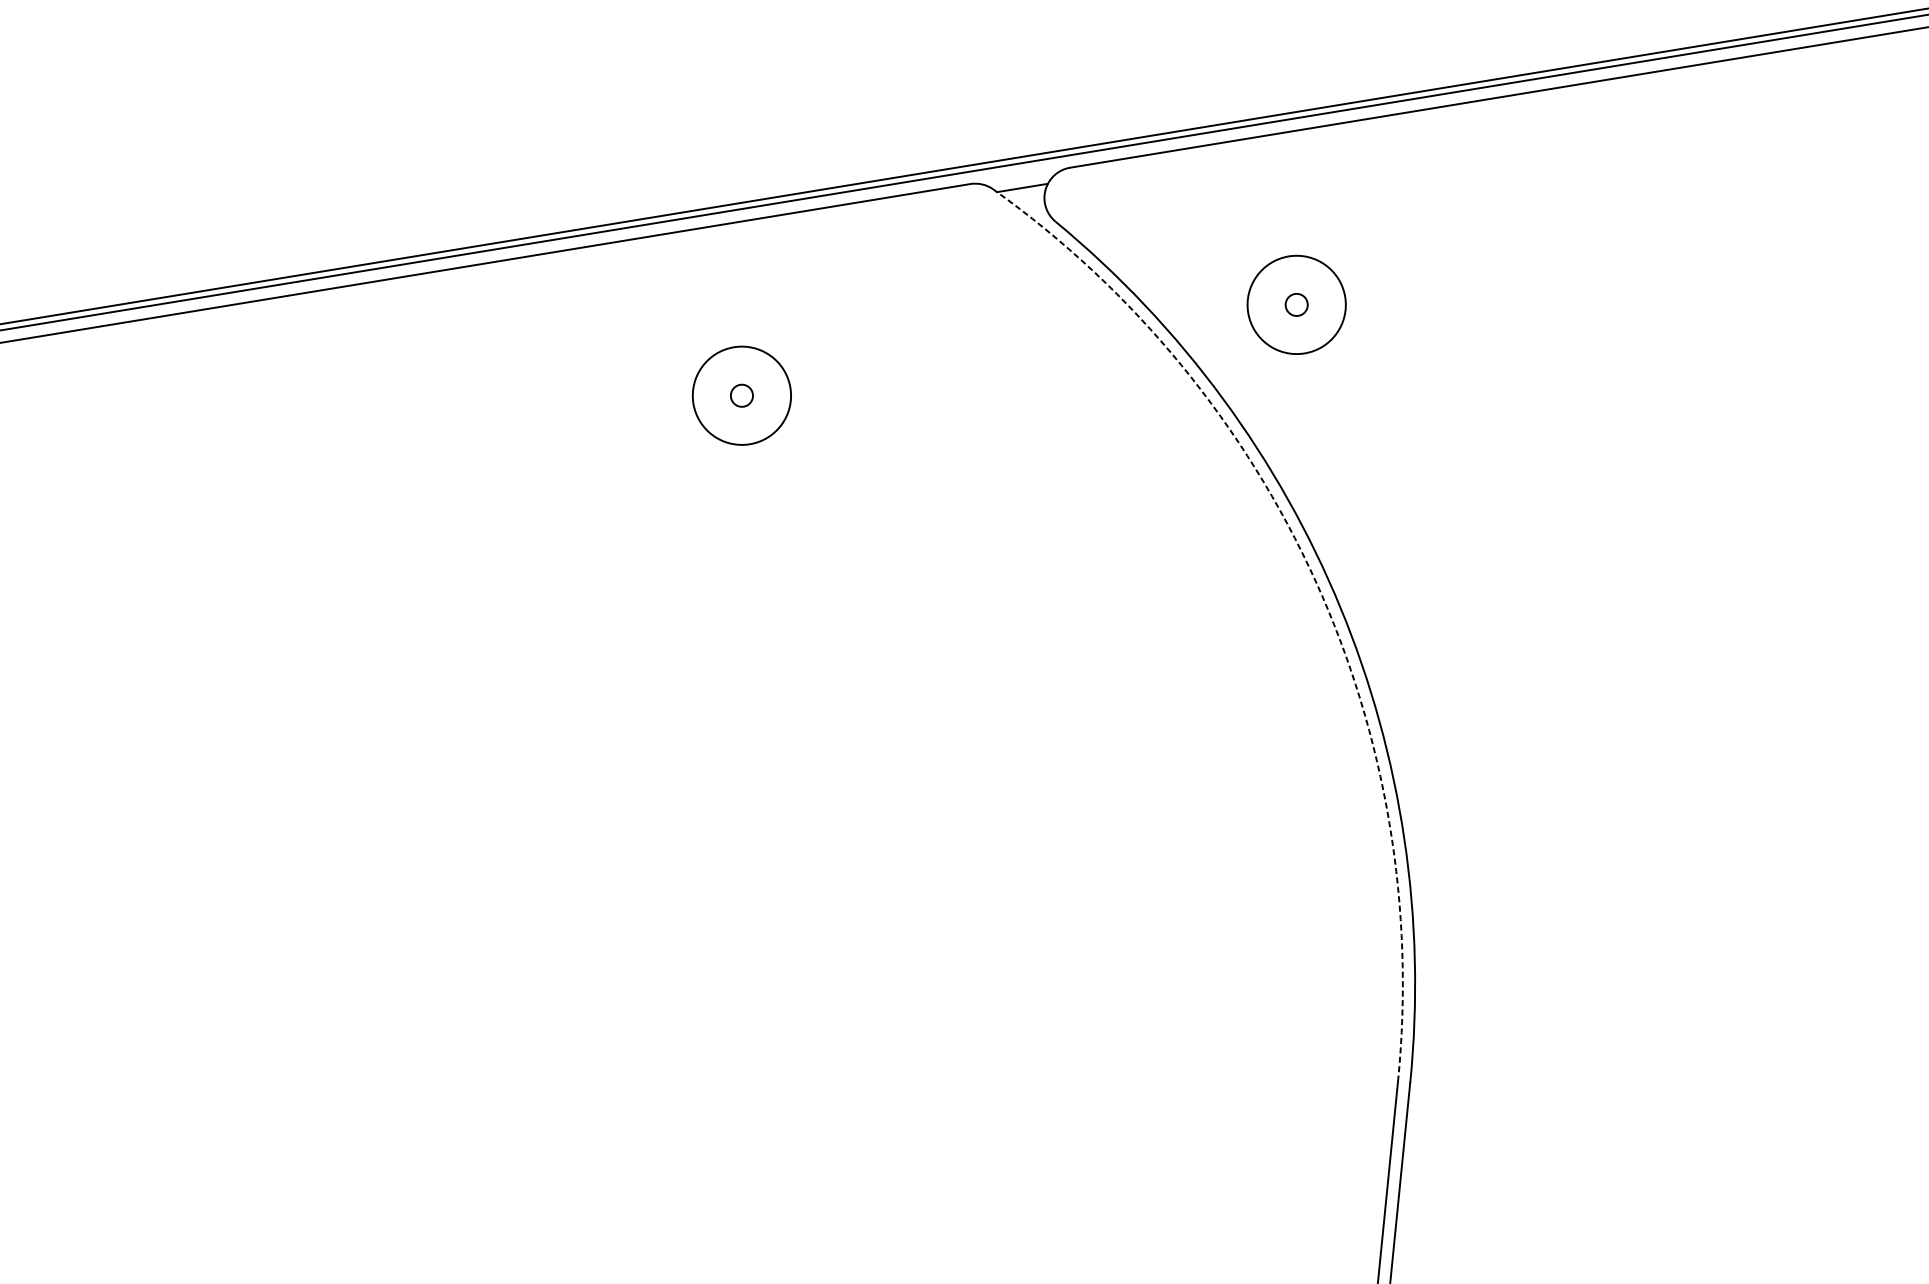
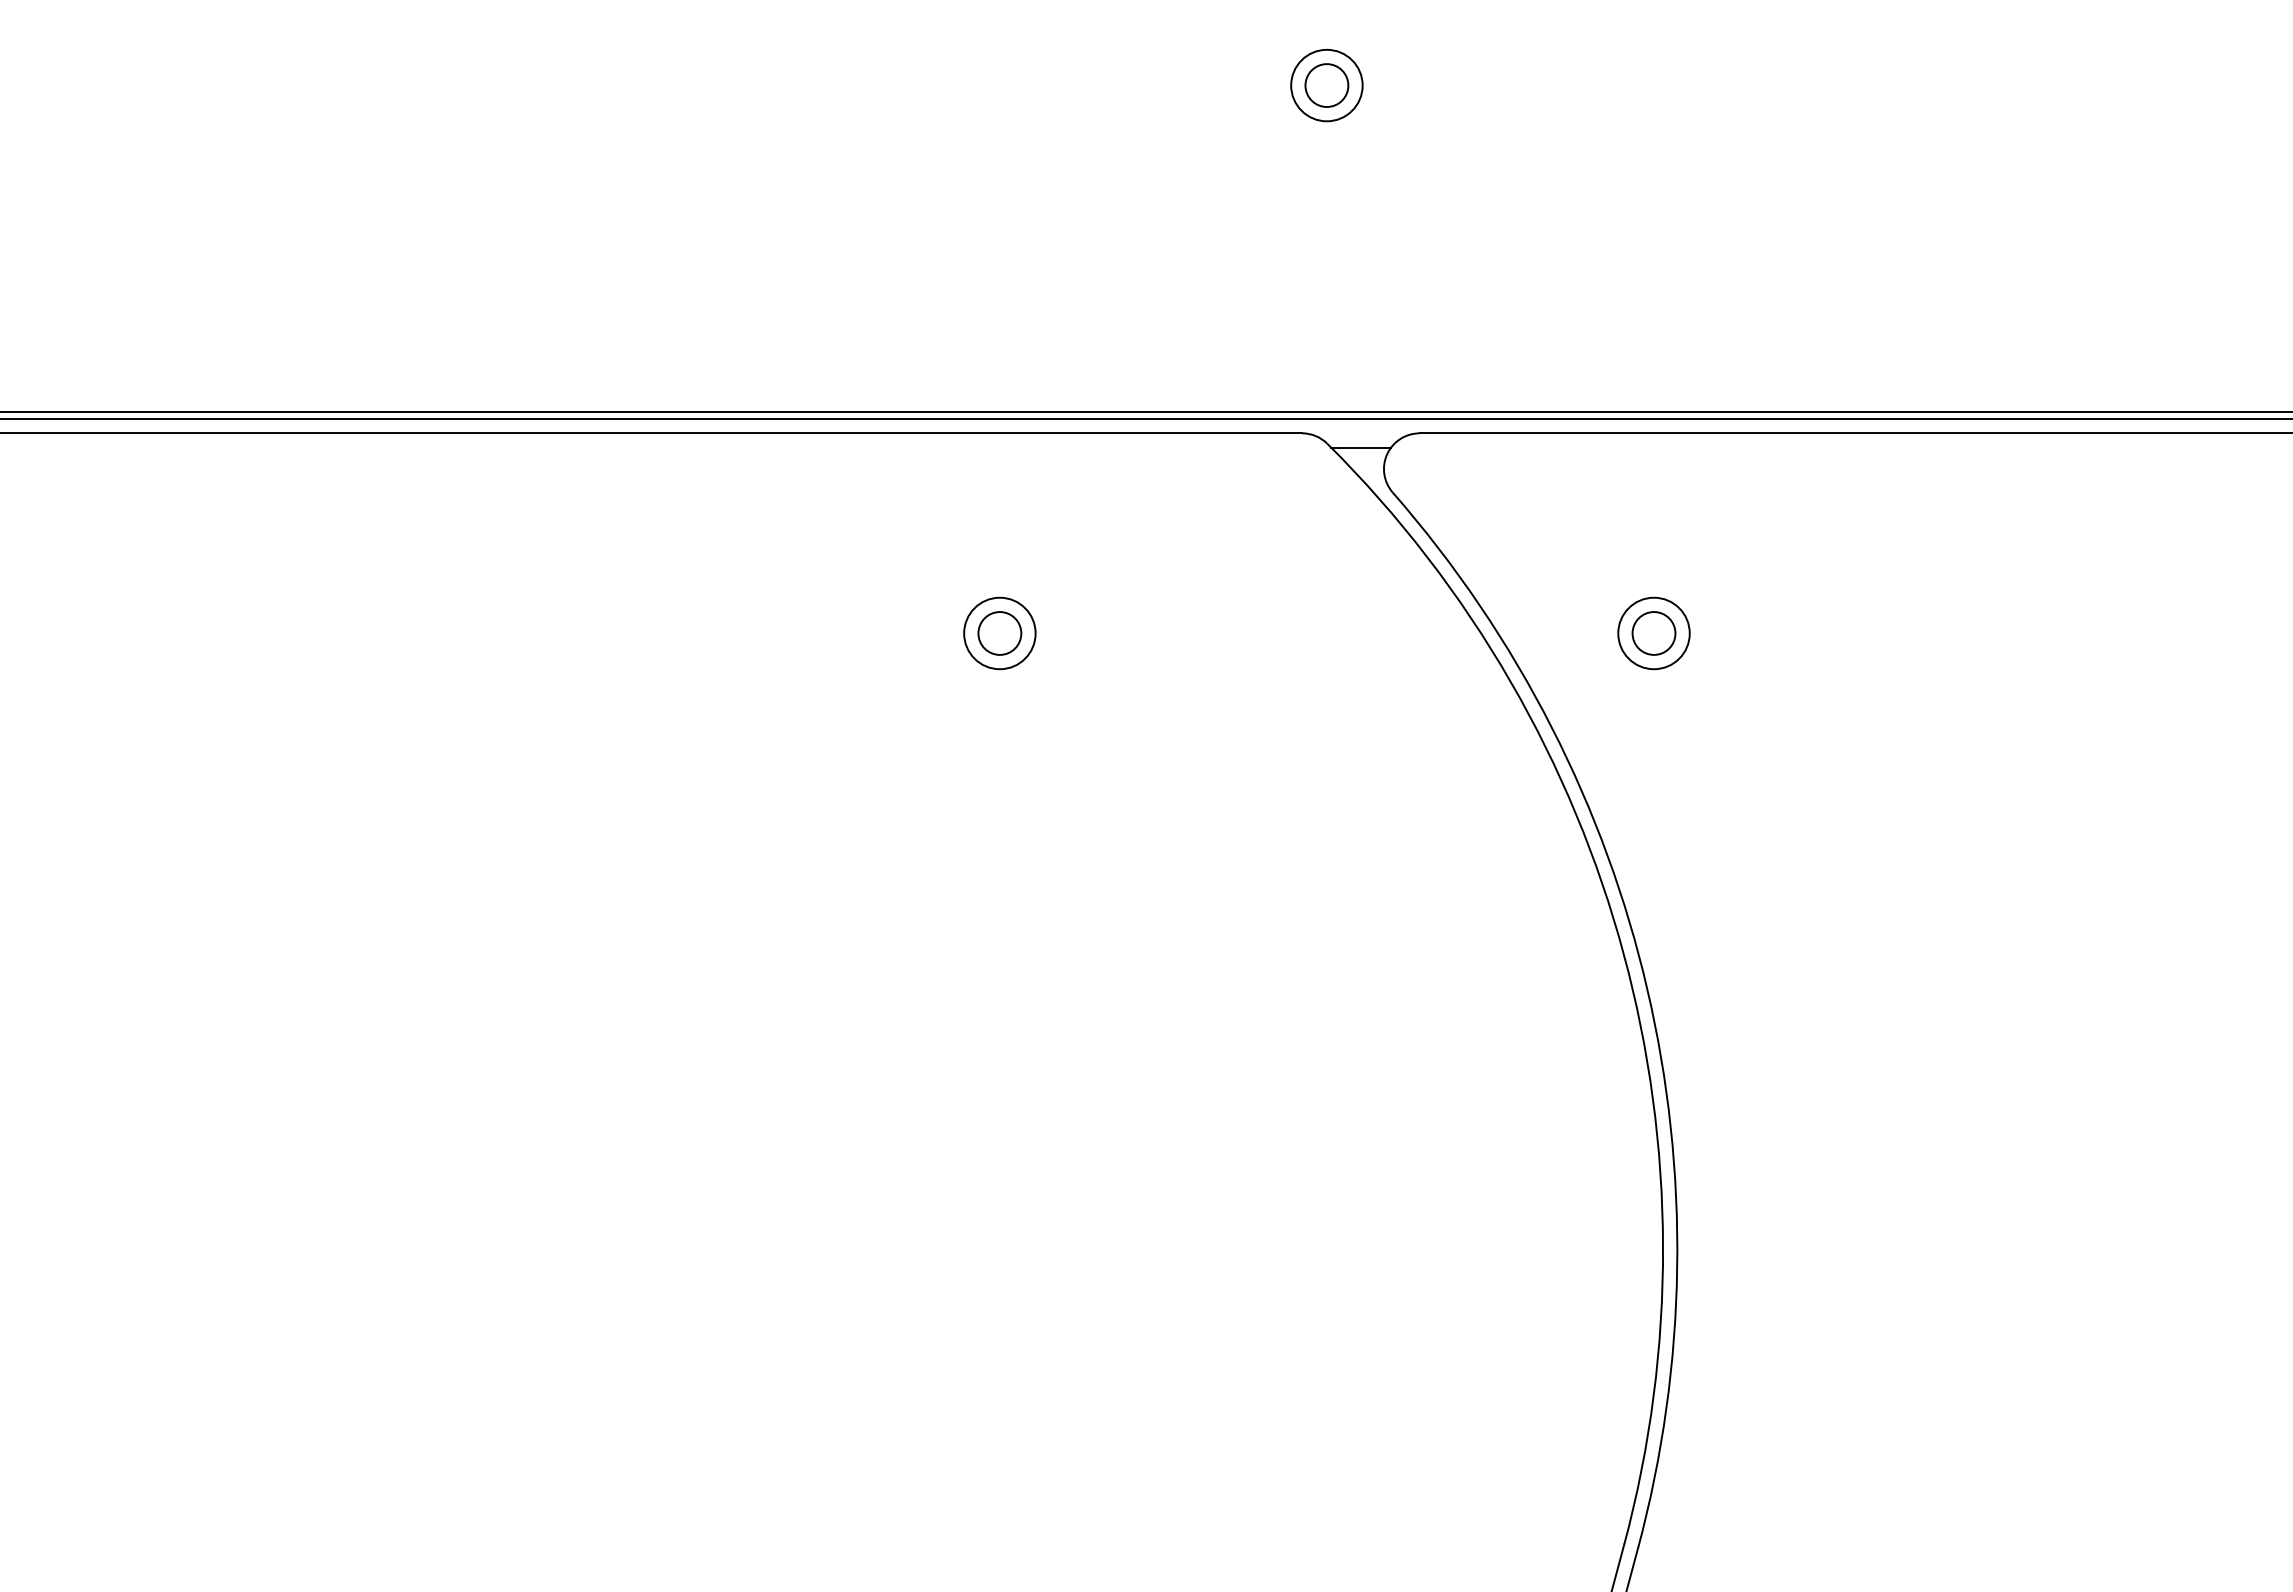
circle: (1296, 305) -> (1653, 633), size x0.62
circle: (1296, 305) -> (1653, 633), size x1.67
circle: (741, 395) -> (999, 633), size x0.62
circle: (741, 395) -> (999, 633), size x1.67
arc: (1315, 581) -> (1623, 954), dashed -> solid

